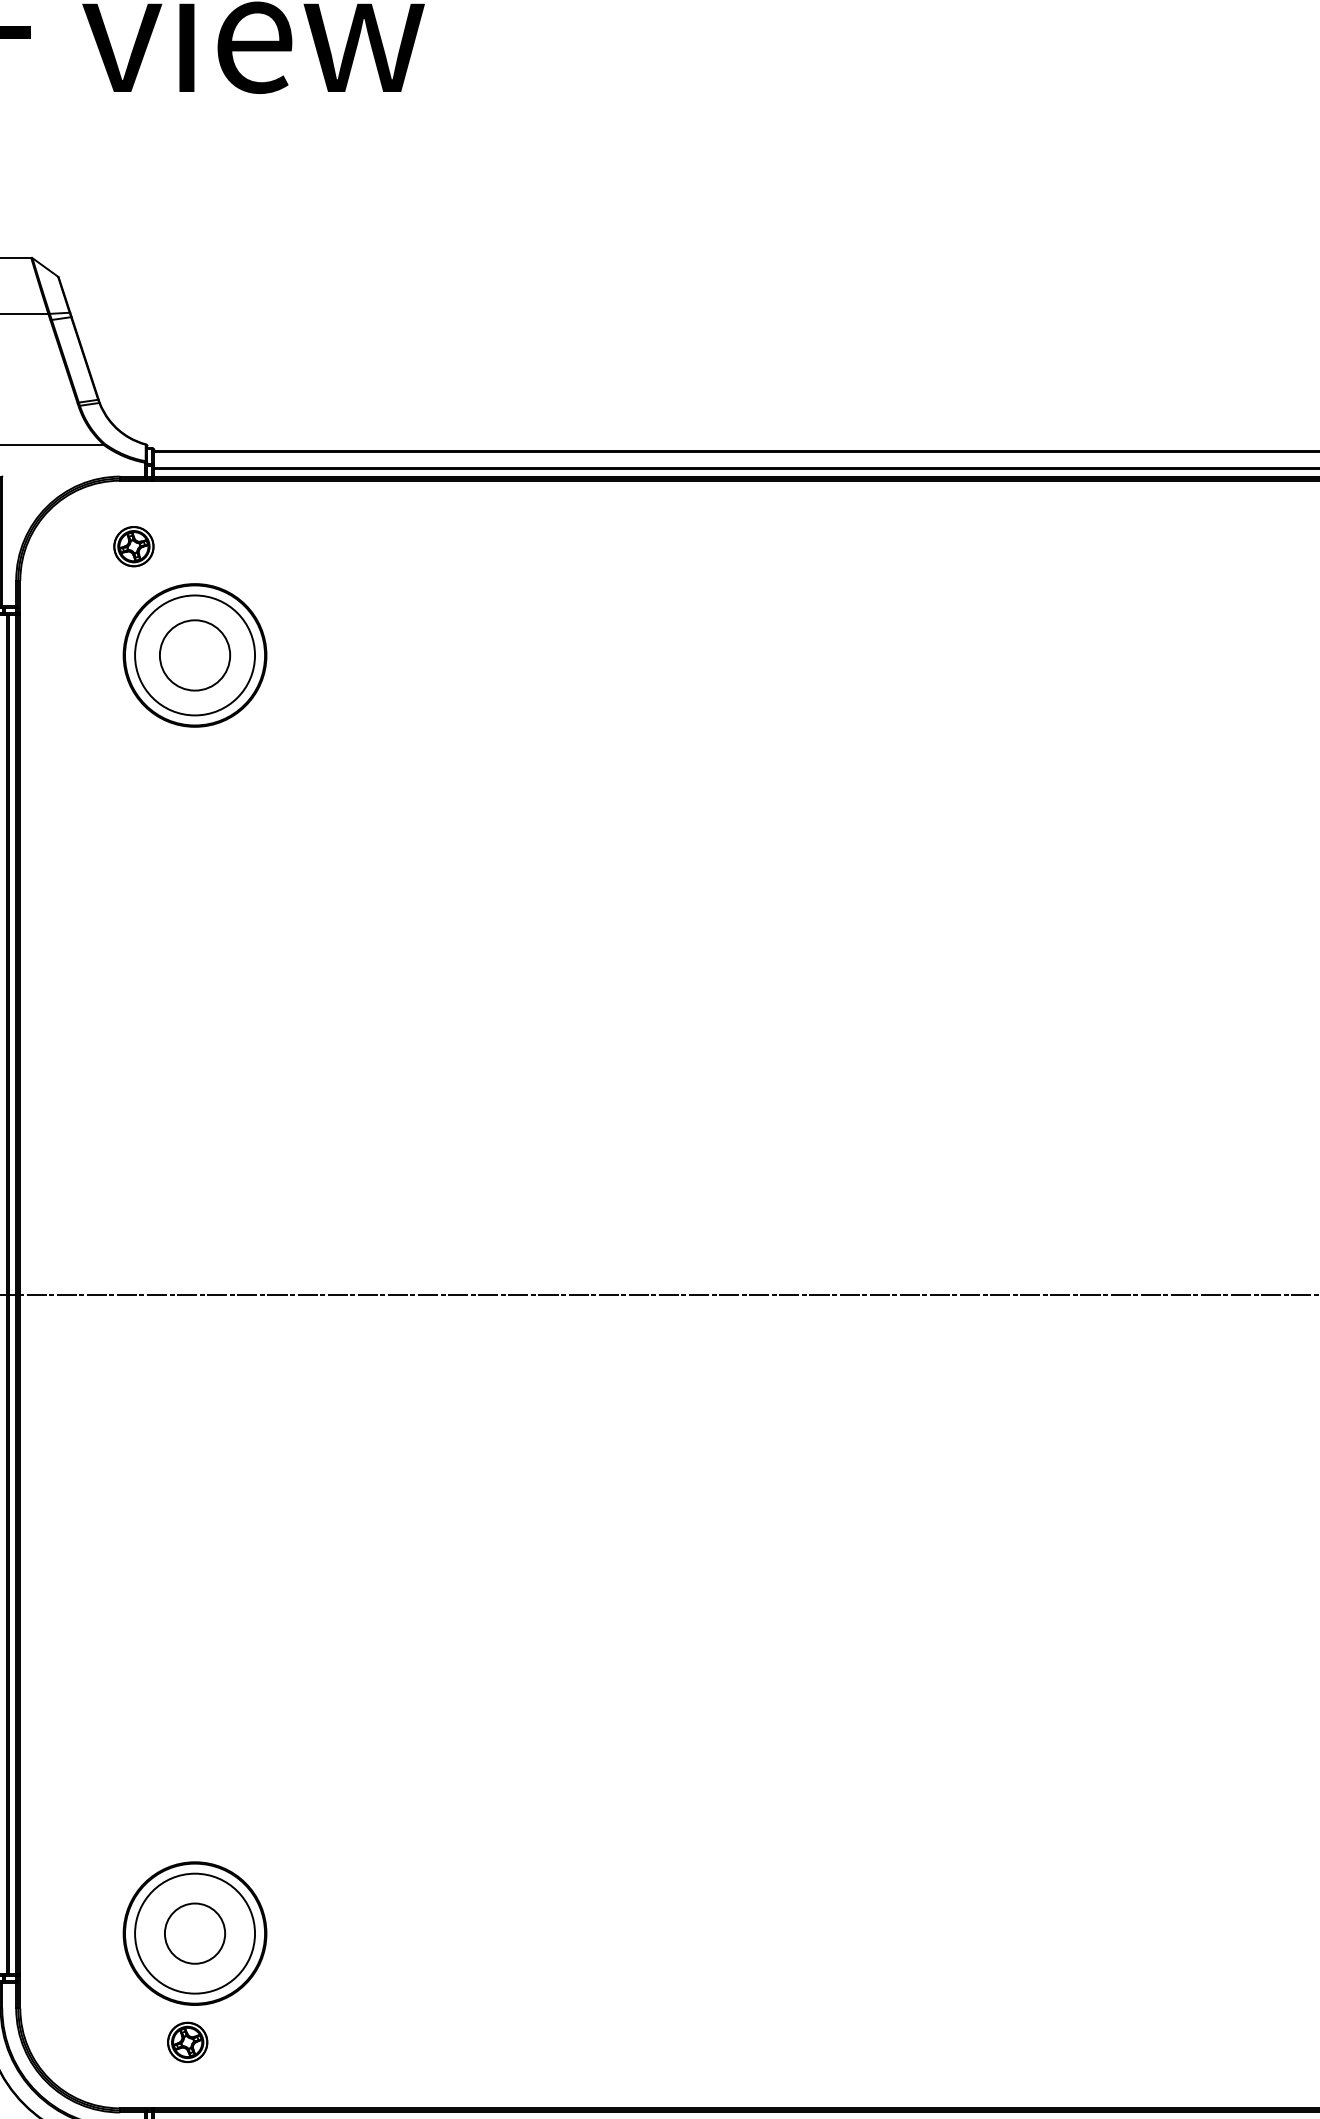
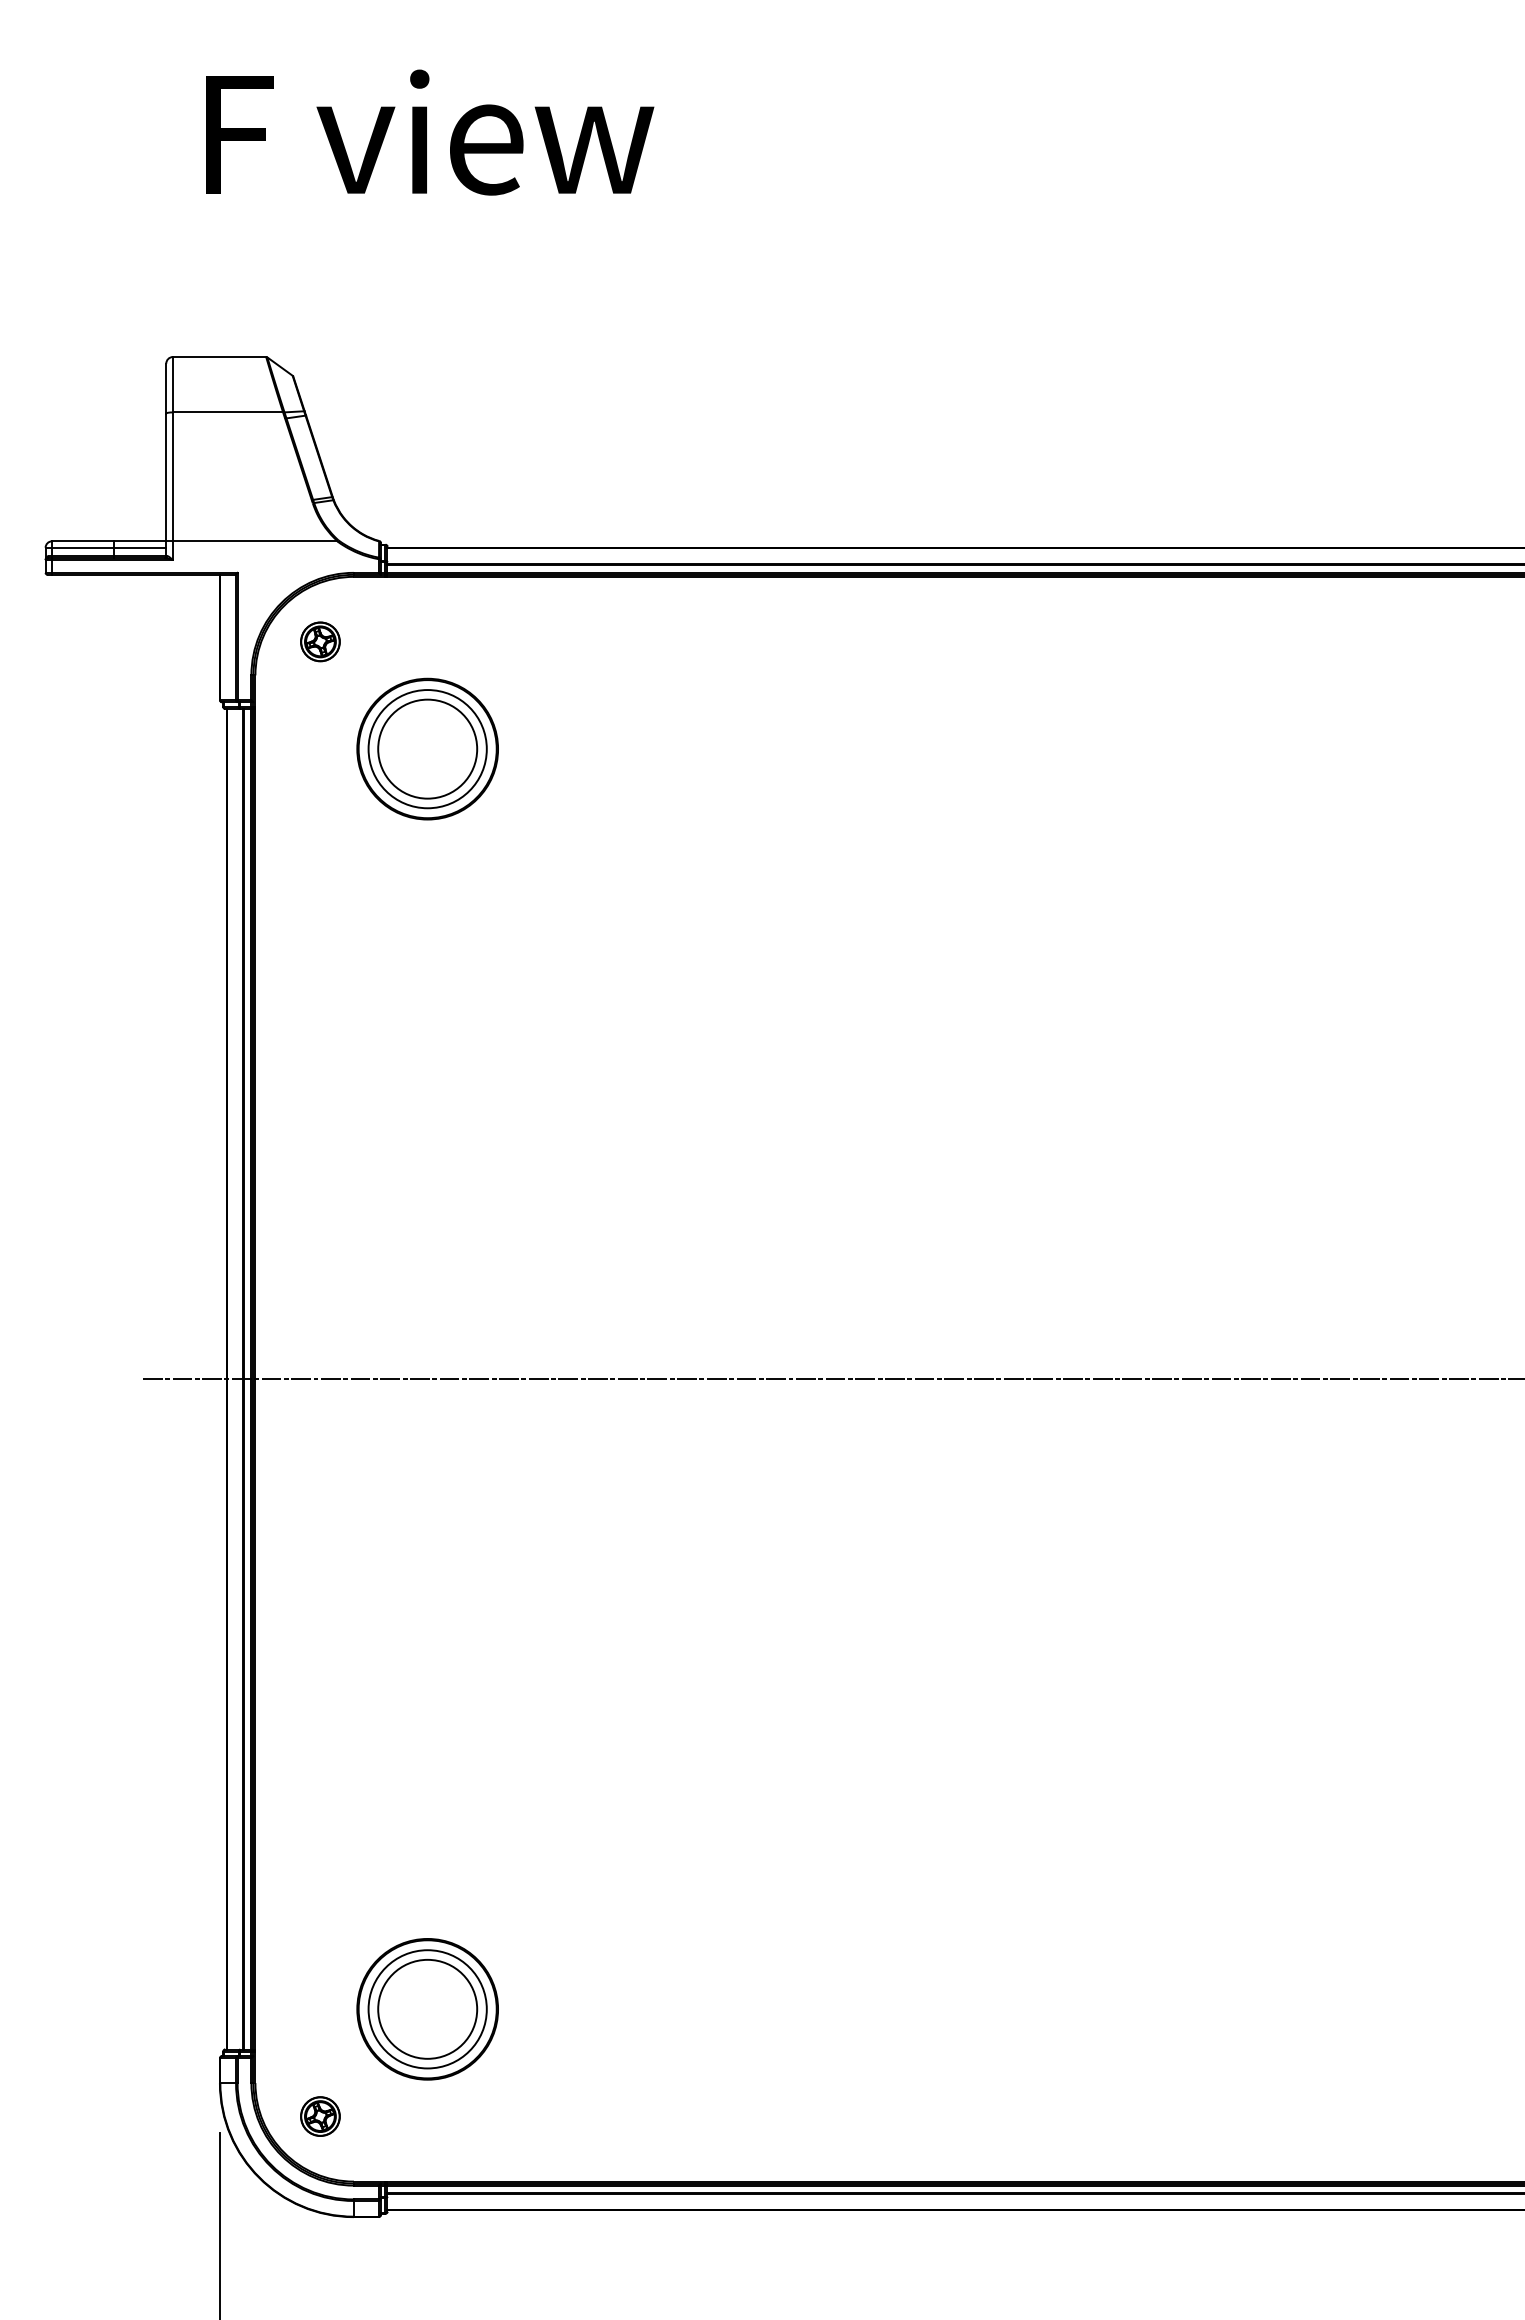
part: (133, 546) -> (320, 641), moved
circle: (194, 654) -> (427, 748), size x1.43
circle: (194, 1932) -> (427, 2008), size x1.67
part: (187, 2042) -> (320, 2116), moved

